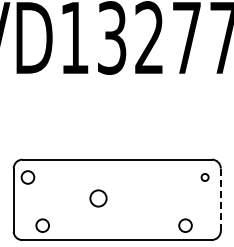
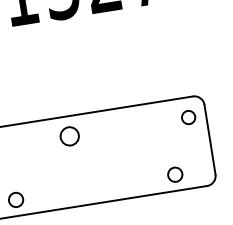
circle: (204, 177) -> (187, 117), size x1.67
circle: (98, 198) -> (69, 136), moved
line: (220, 199) -> (209, 139), dashed -> solid

